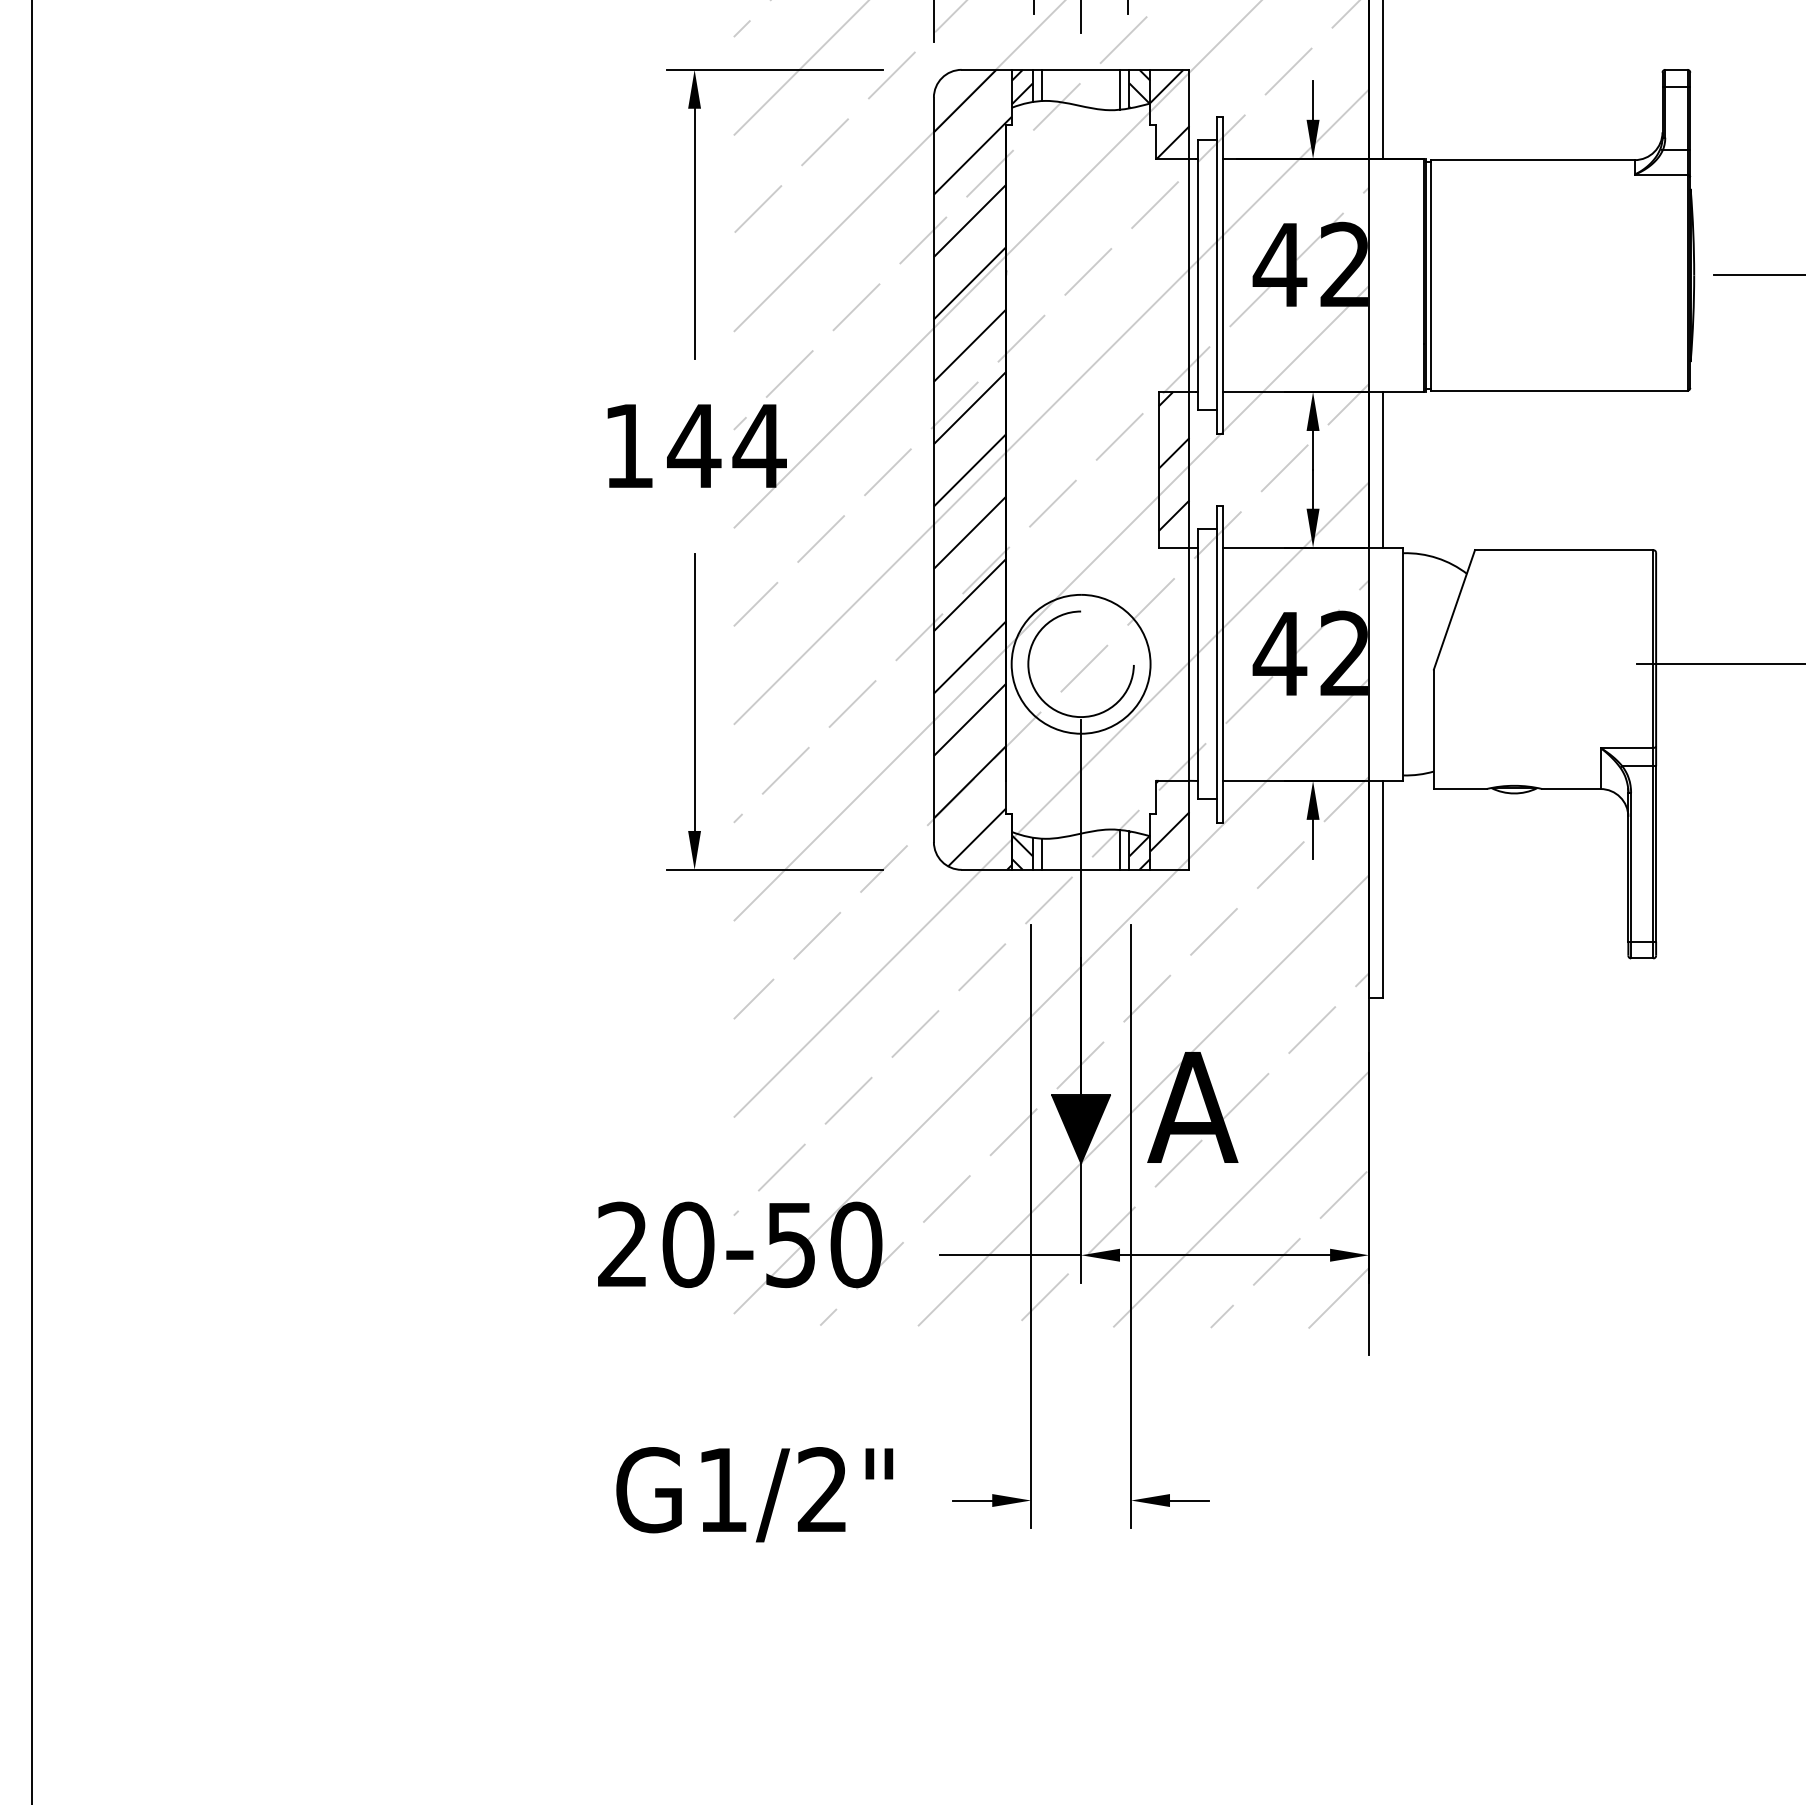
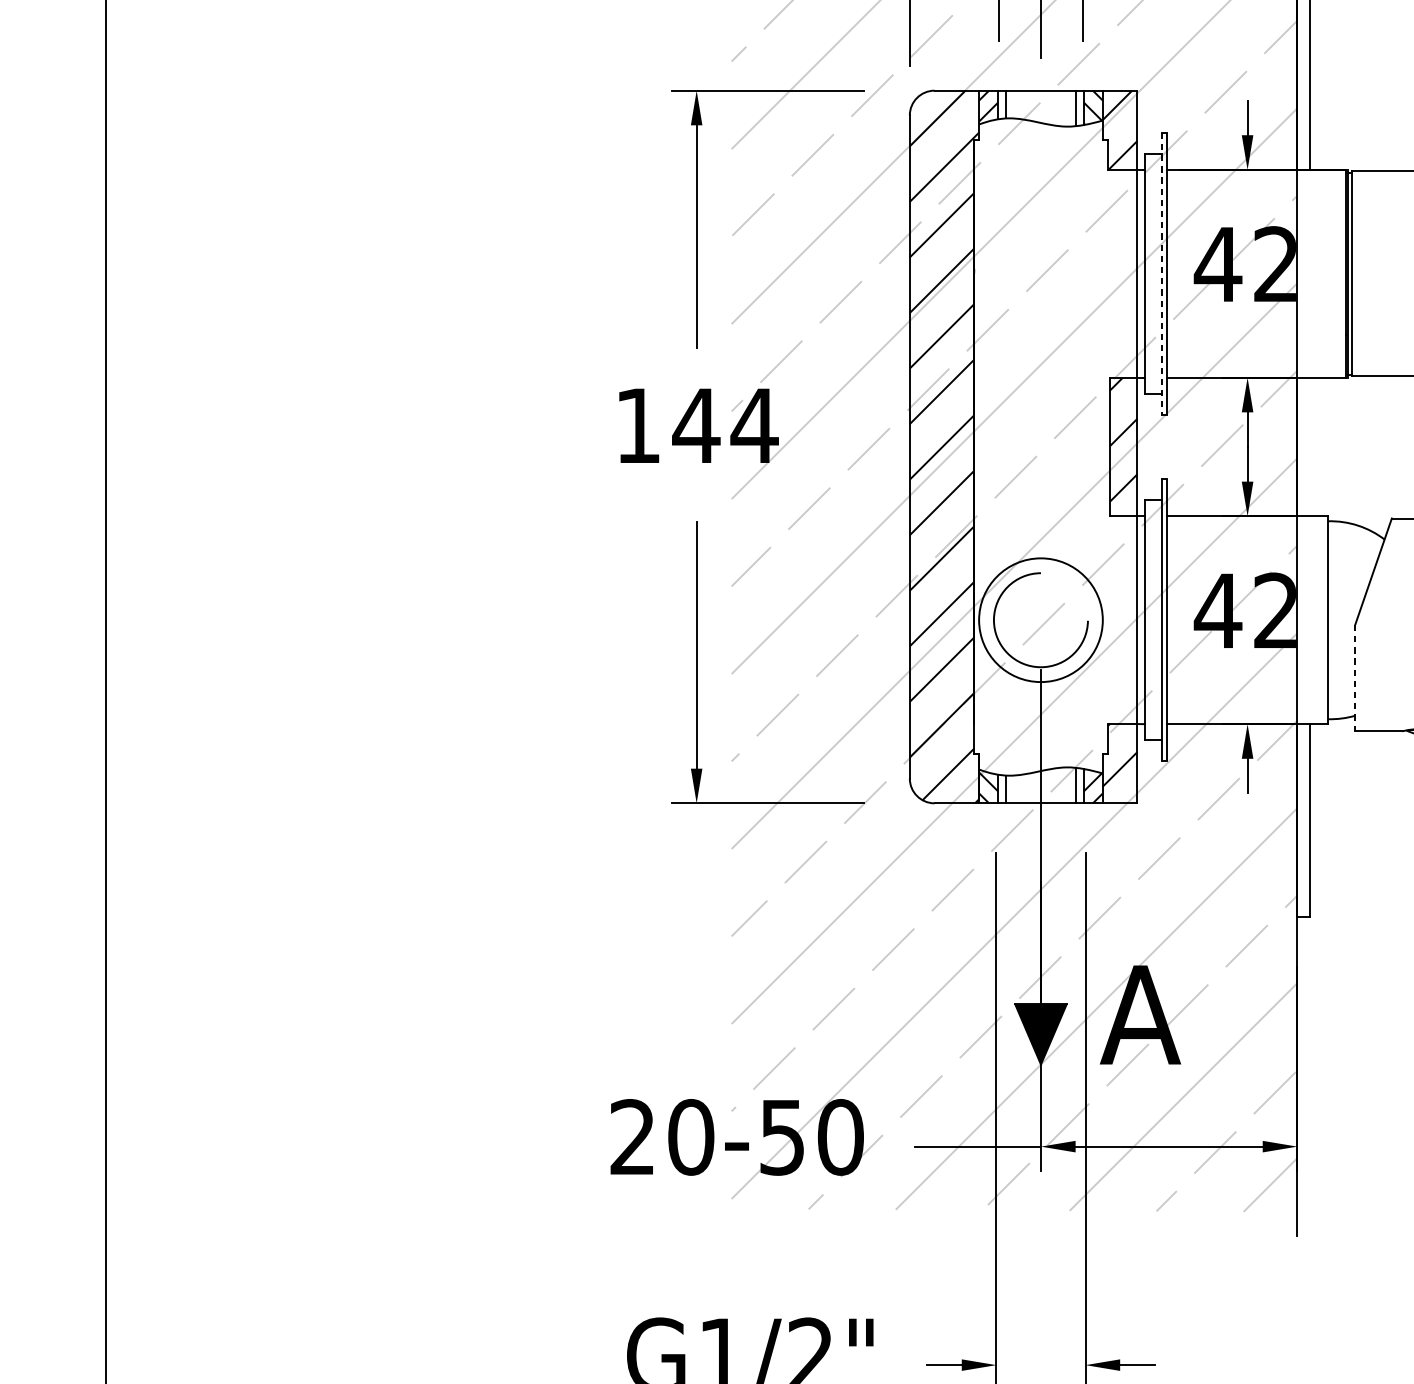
line: (1217, 275) -> (1162, 273), solid -> dashed
line: (1382, 469) -> (1309, 446), removed
line: (1433, 729) -> (1354, 678), solid -> dashed

